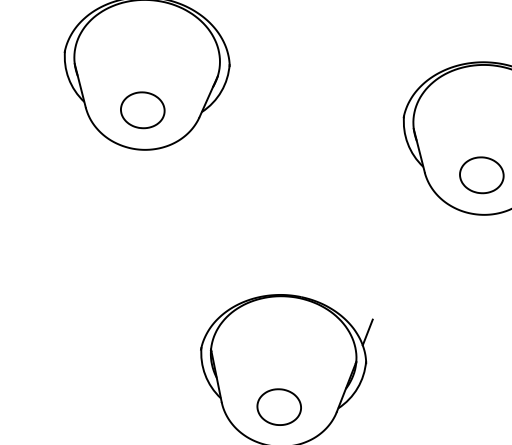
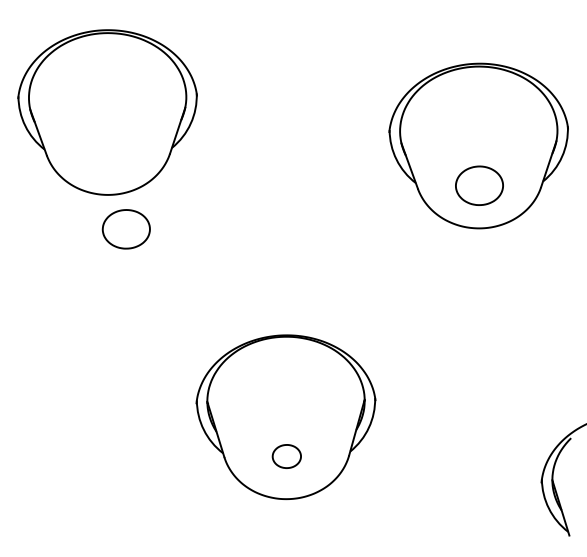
part: (141, 110) -> (125, 229), moved
line: (367, 332) -> (373, 366), removed
part: (279, 407) -> (286, 456), size x0.6

